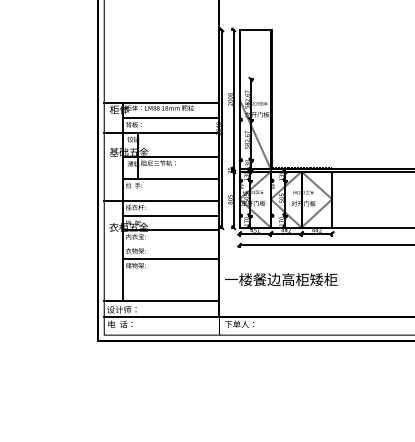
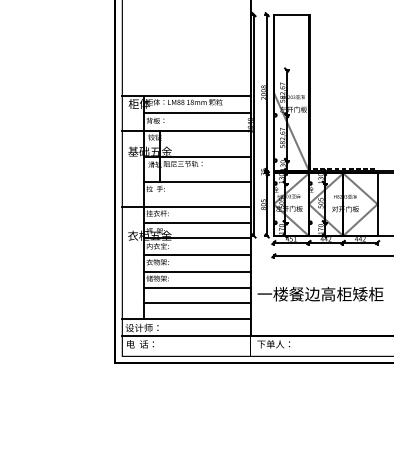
line: (171, 244) -> (197, 254), added
line: (171, 274) -> (197, 288), added
line: (171, 287) -> (197, 303), added

